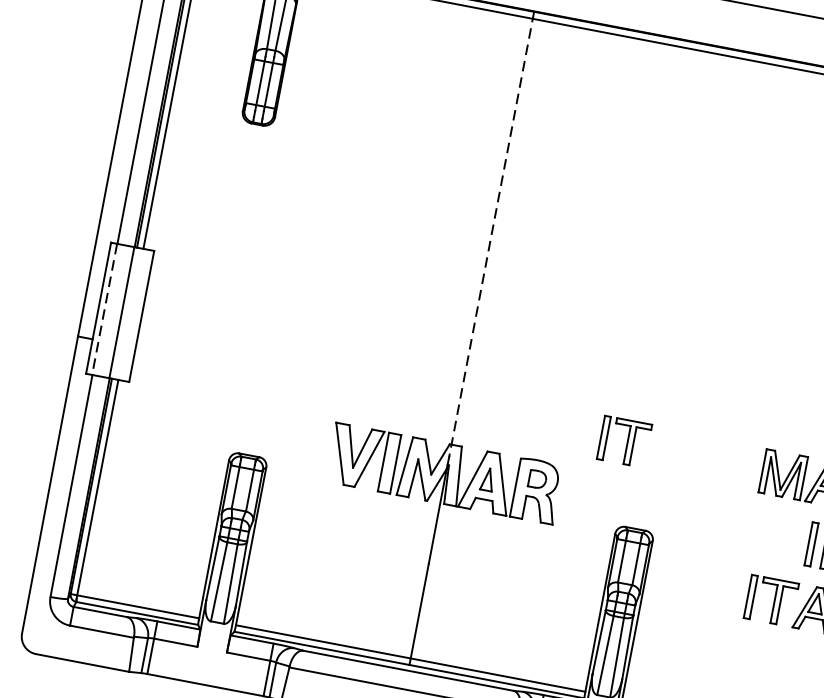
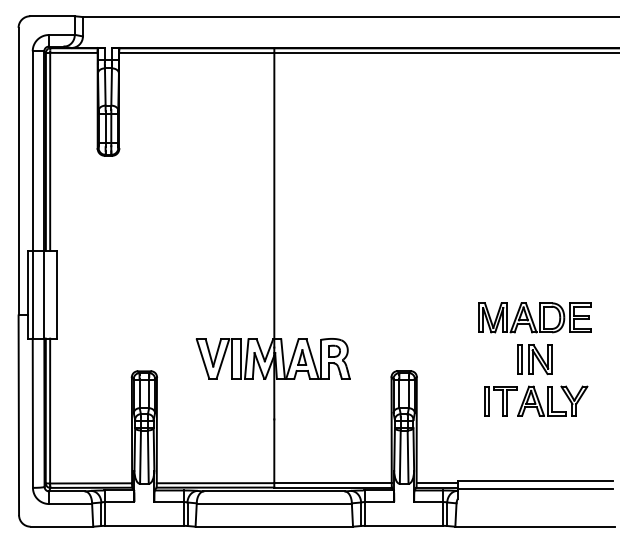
line: (492, 233) -> (274, 197), dashed -> solid
line: (104, 310) -> (32, 295), dashed -> solid
part: (623, 442) -> (385, 316), removed

